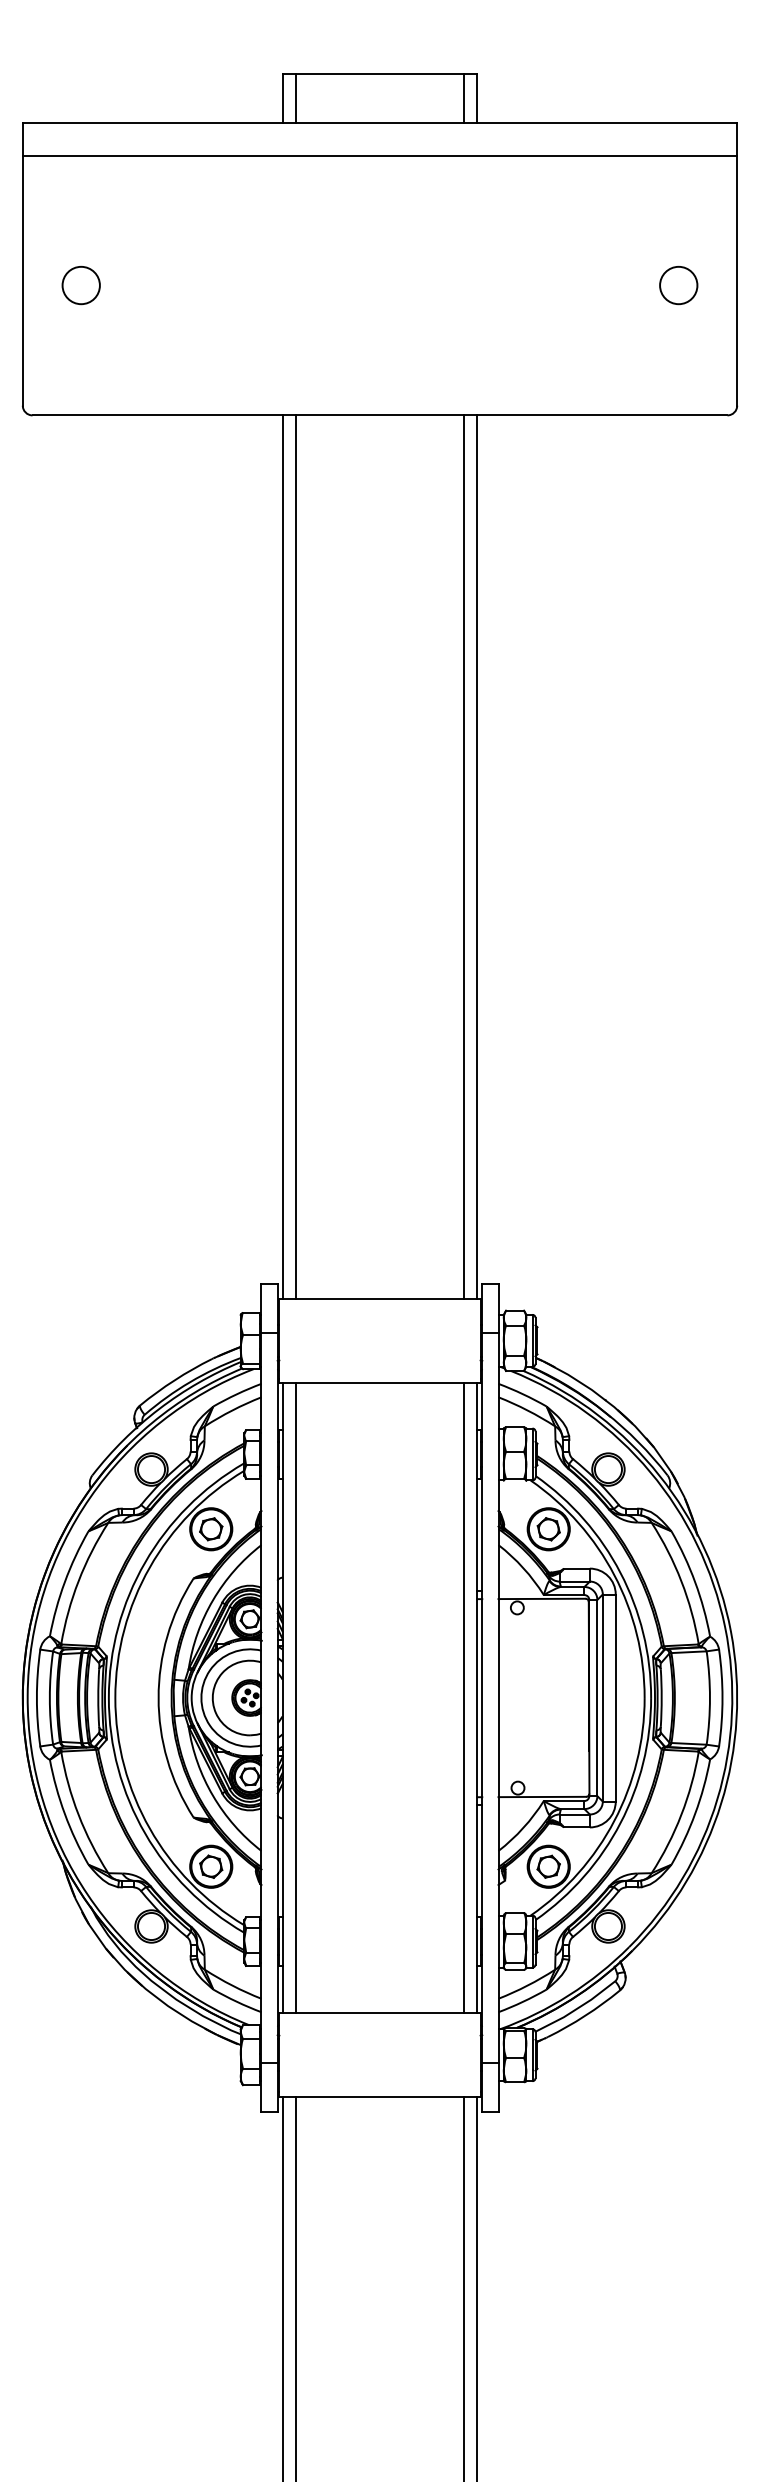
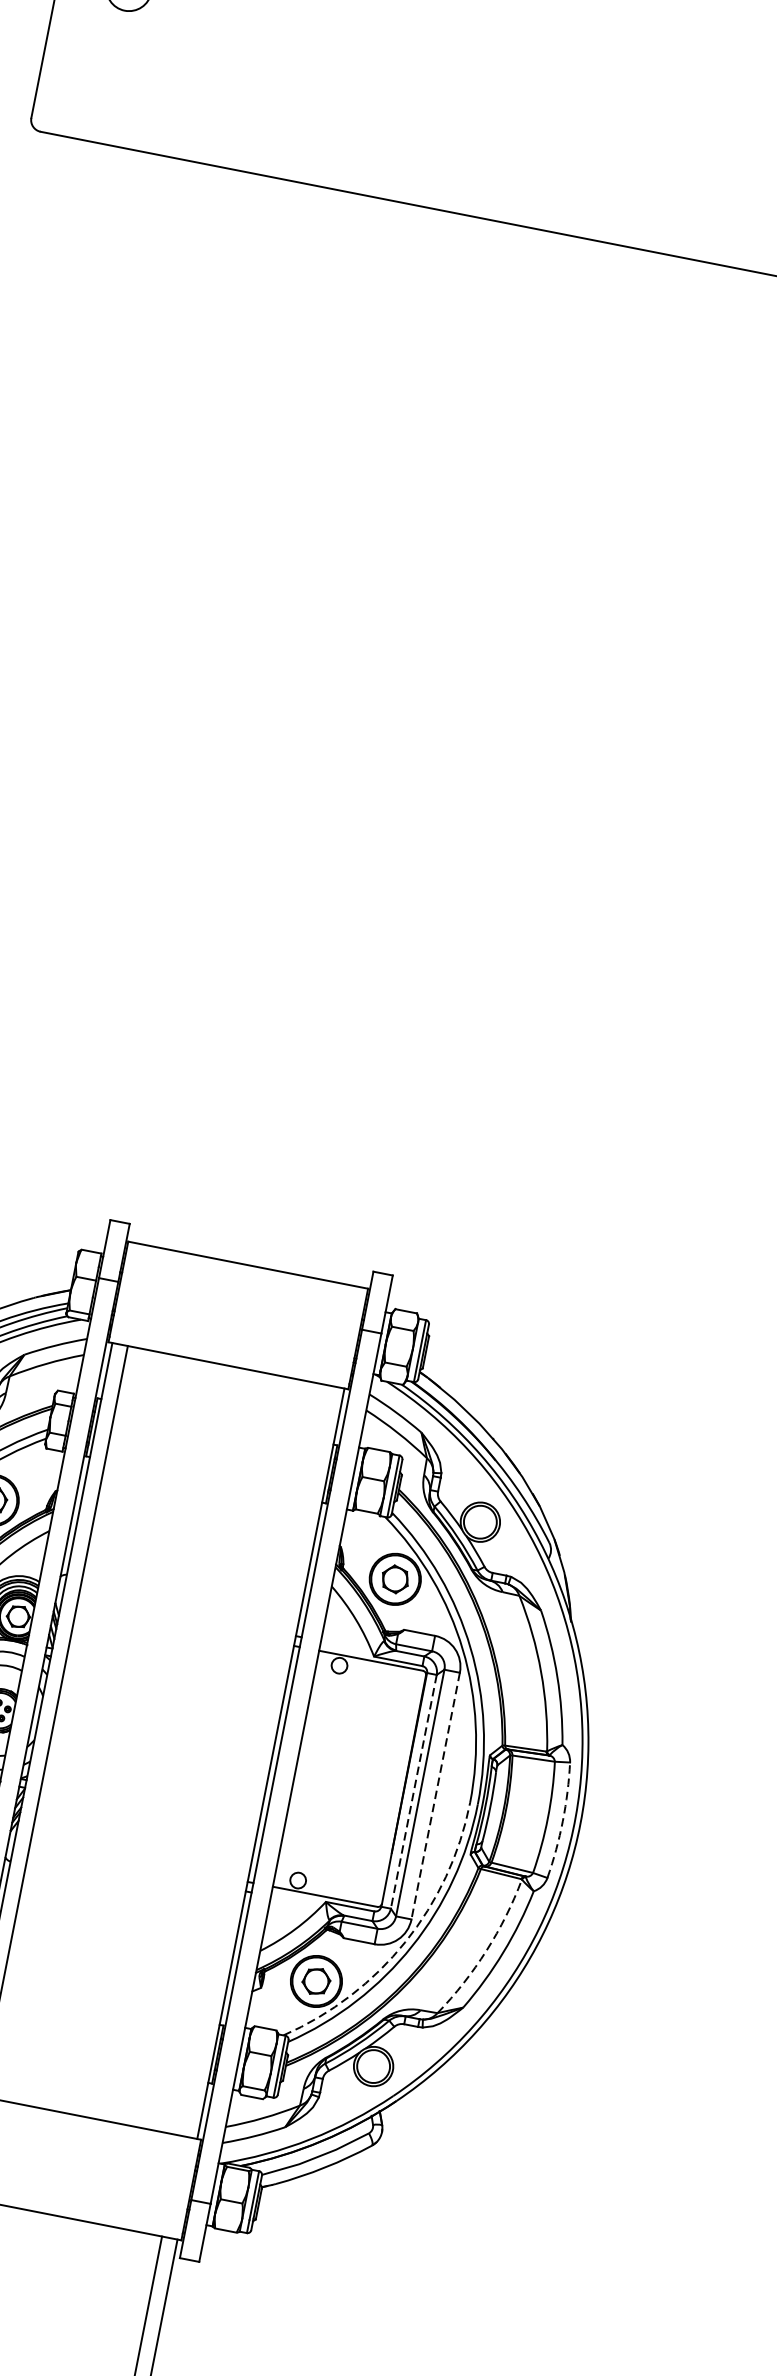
line: (282, 856) -> (235, 715), removed
line: (295, 856) -> (250, 718), removed
line: (464, 856) -> (452, 758), removed
line: (477, 856) -> (467, 761), removed
line: (464, 1698) -> (255, 1761), removed
line: (597, 1698) -> (413, 1792), solid -> dashed
line: (615, 1698) -> (435, 1796), solid -> dashed
arc: (722, 1698) -> (562, 1821), solid -> dashed
arc: (681, 1814) -> (486, 1950), solid -> dashed
arc: (614, 1820) -> (405, 1941), solid -> dashed

